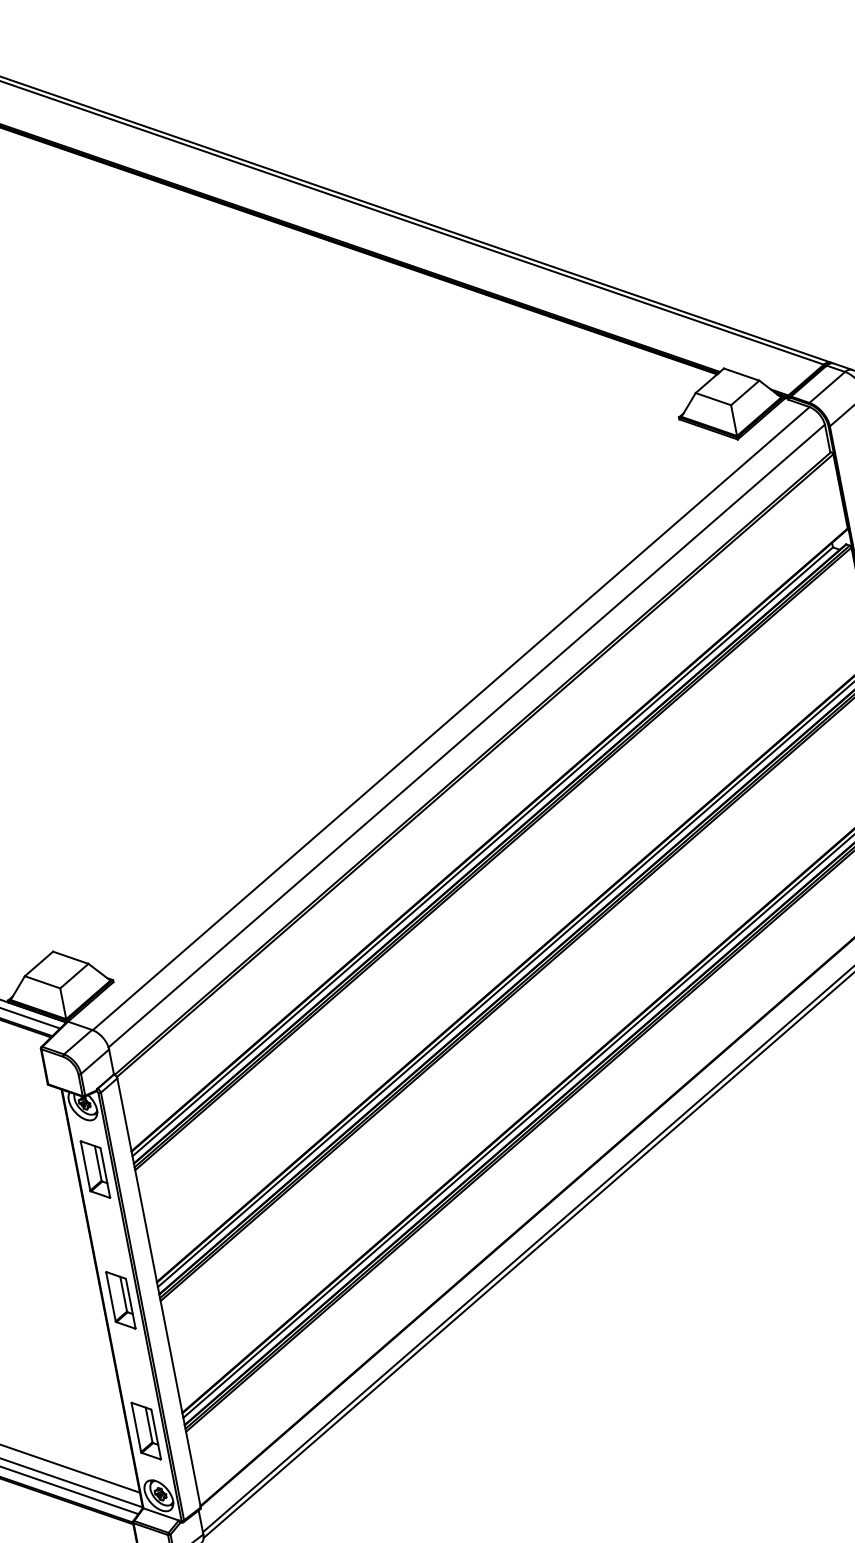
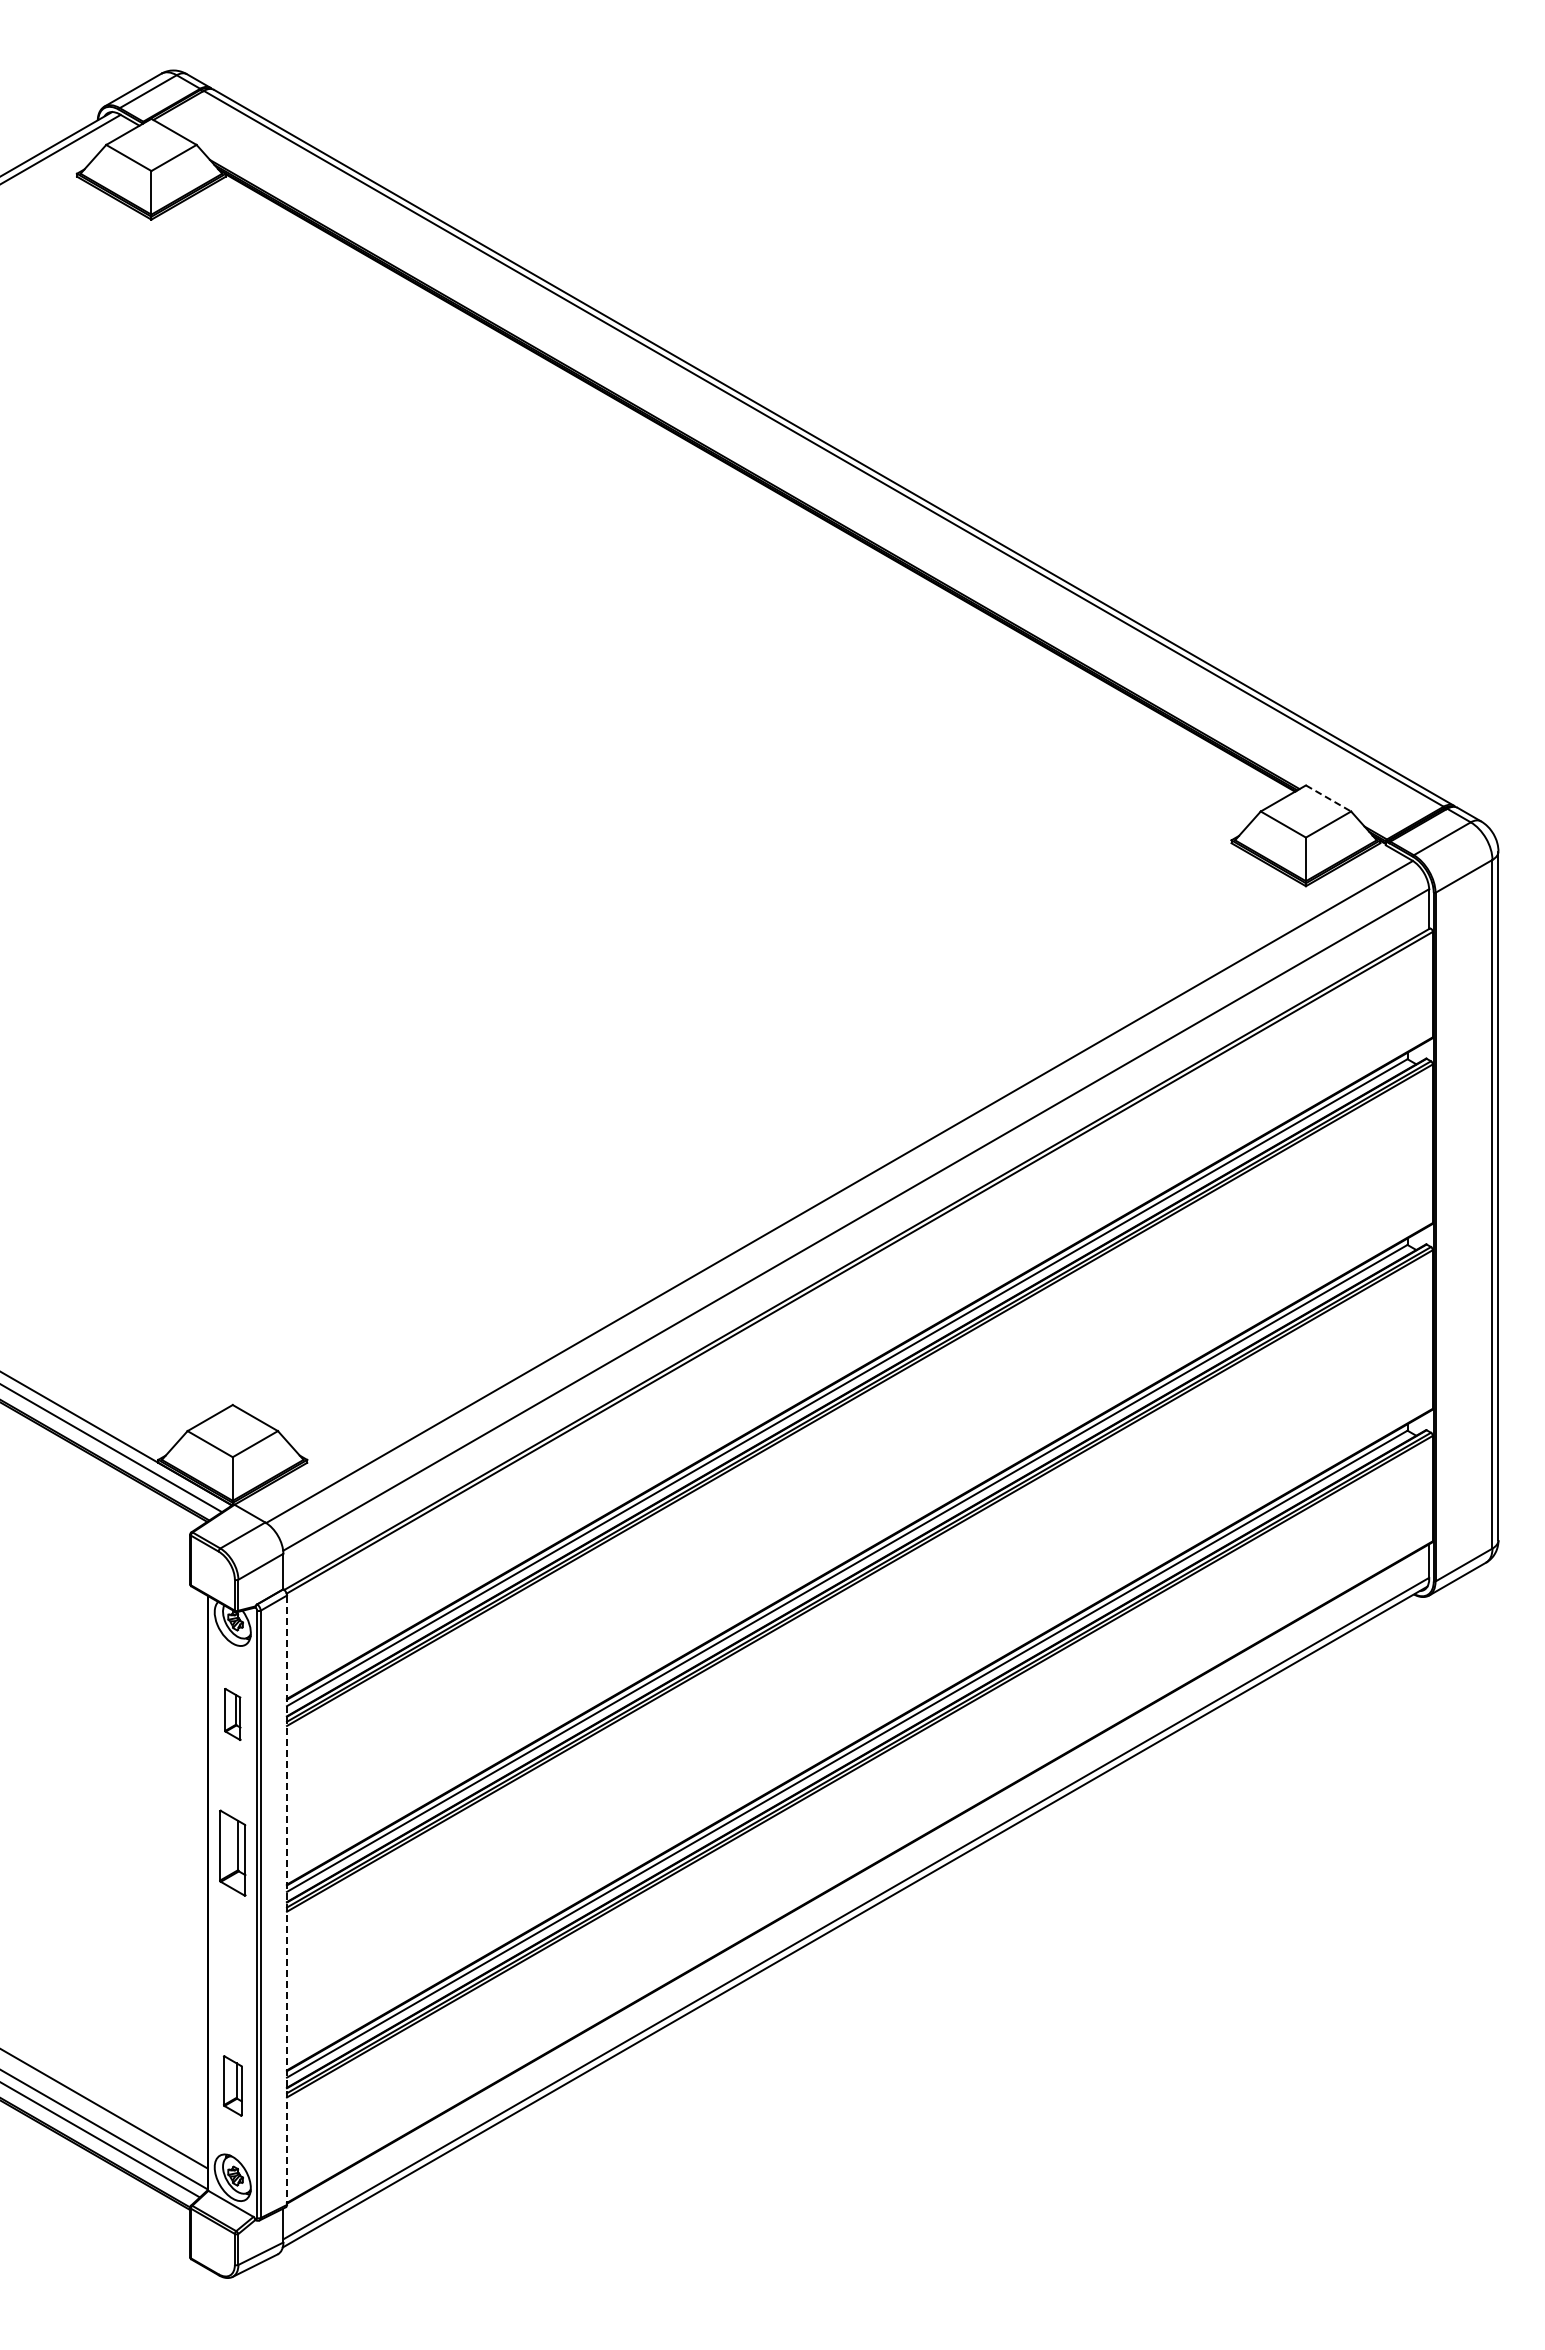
line: (741, 374) -> (1328, 798), solid -> dashed
part: (95, 1169) -> (232, 1714), size x0.6
line: (159, 1293) -> (287, 1900), solid -> dashed
part: (120, 1299) -> (232, 1852), moved
part: (146, 1430) -> (232, 2085), size x0.7

